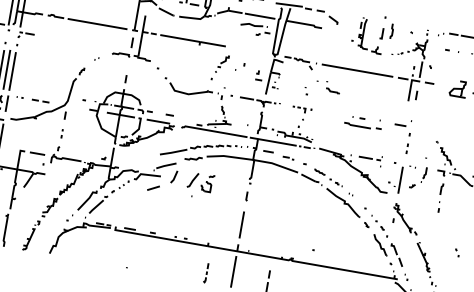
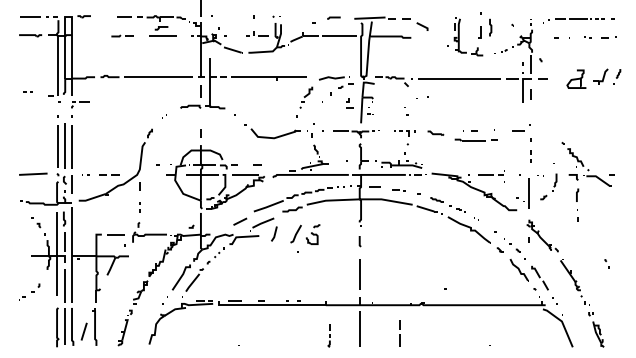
part: (255, 29) -> (336, 82), moved
part: (332, 90) -> (435, 132), moved
line: (153, 188) -> (240, 221), moved

